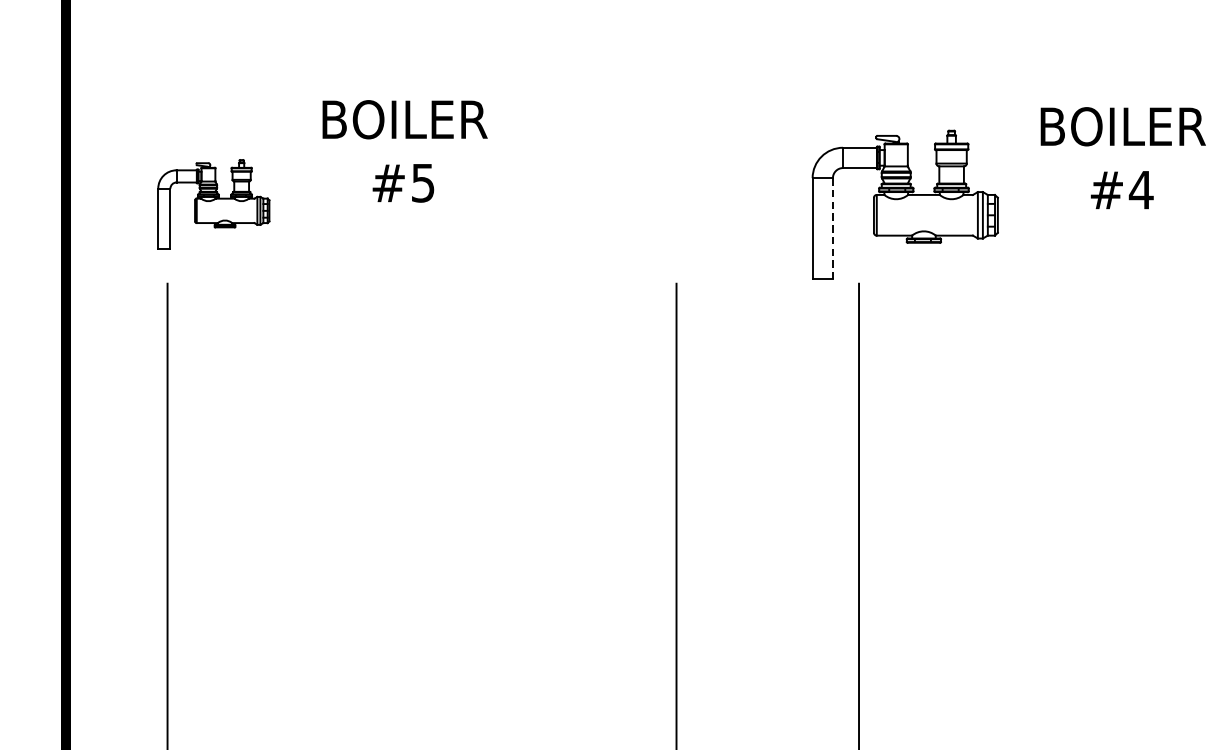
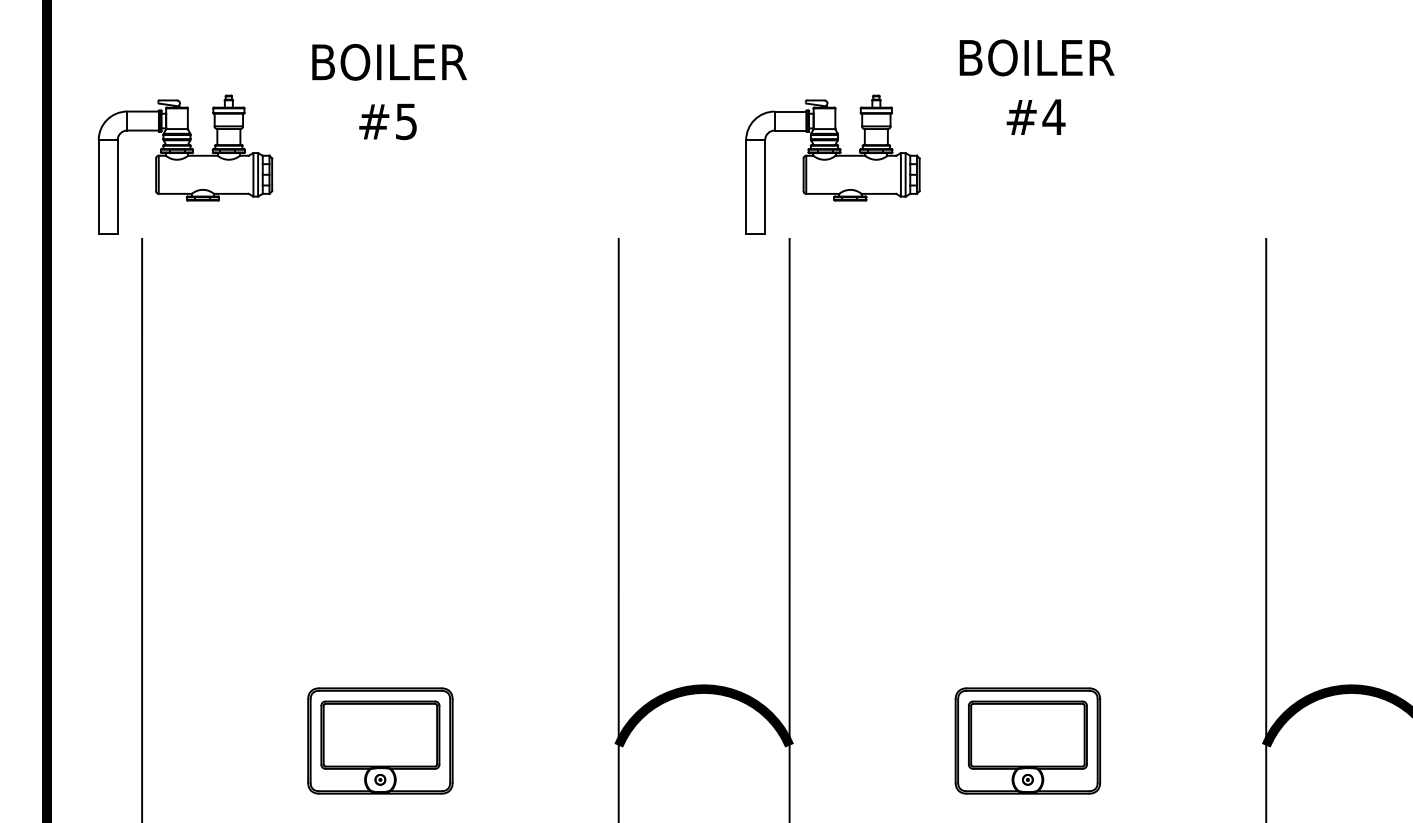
text: (405, 151) -> (389, 92), moved
text: (1122, 157) -> (1036, 86), moved
part: (213, 204) -> (185, 164), size x1.67
line: (833, 228) -> (765, 187), dashed -> solid

